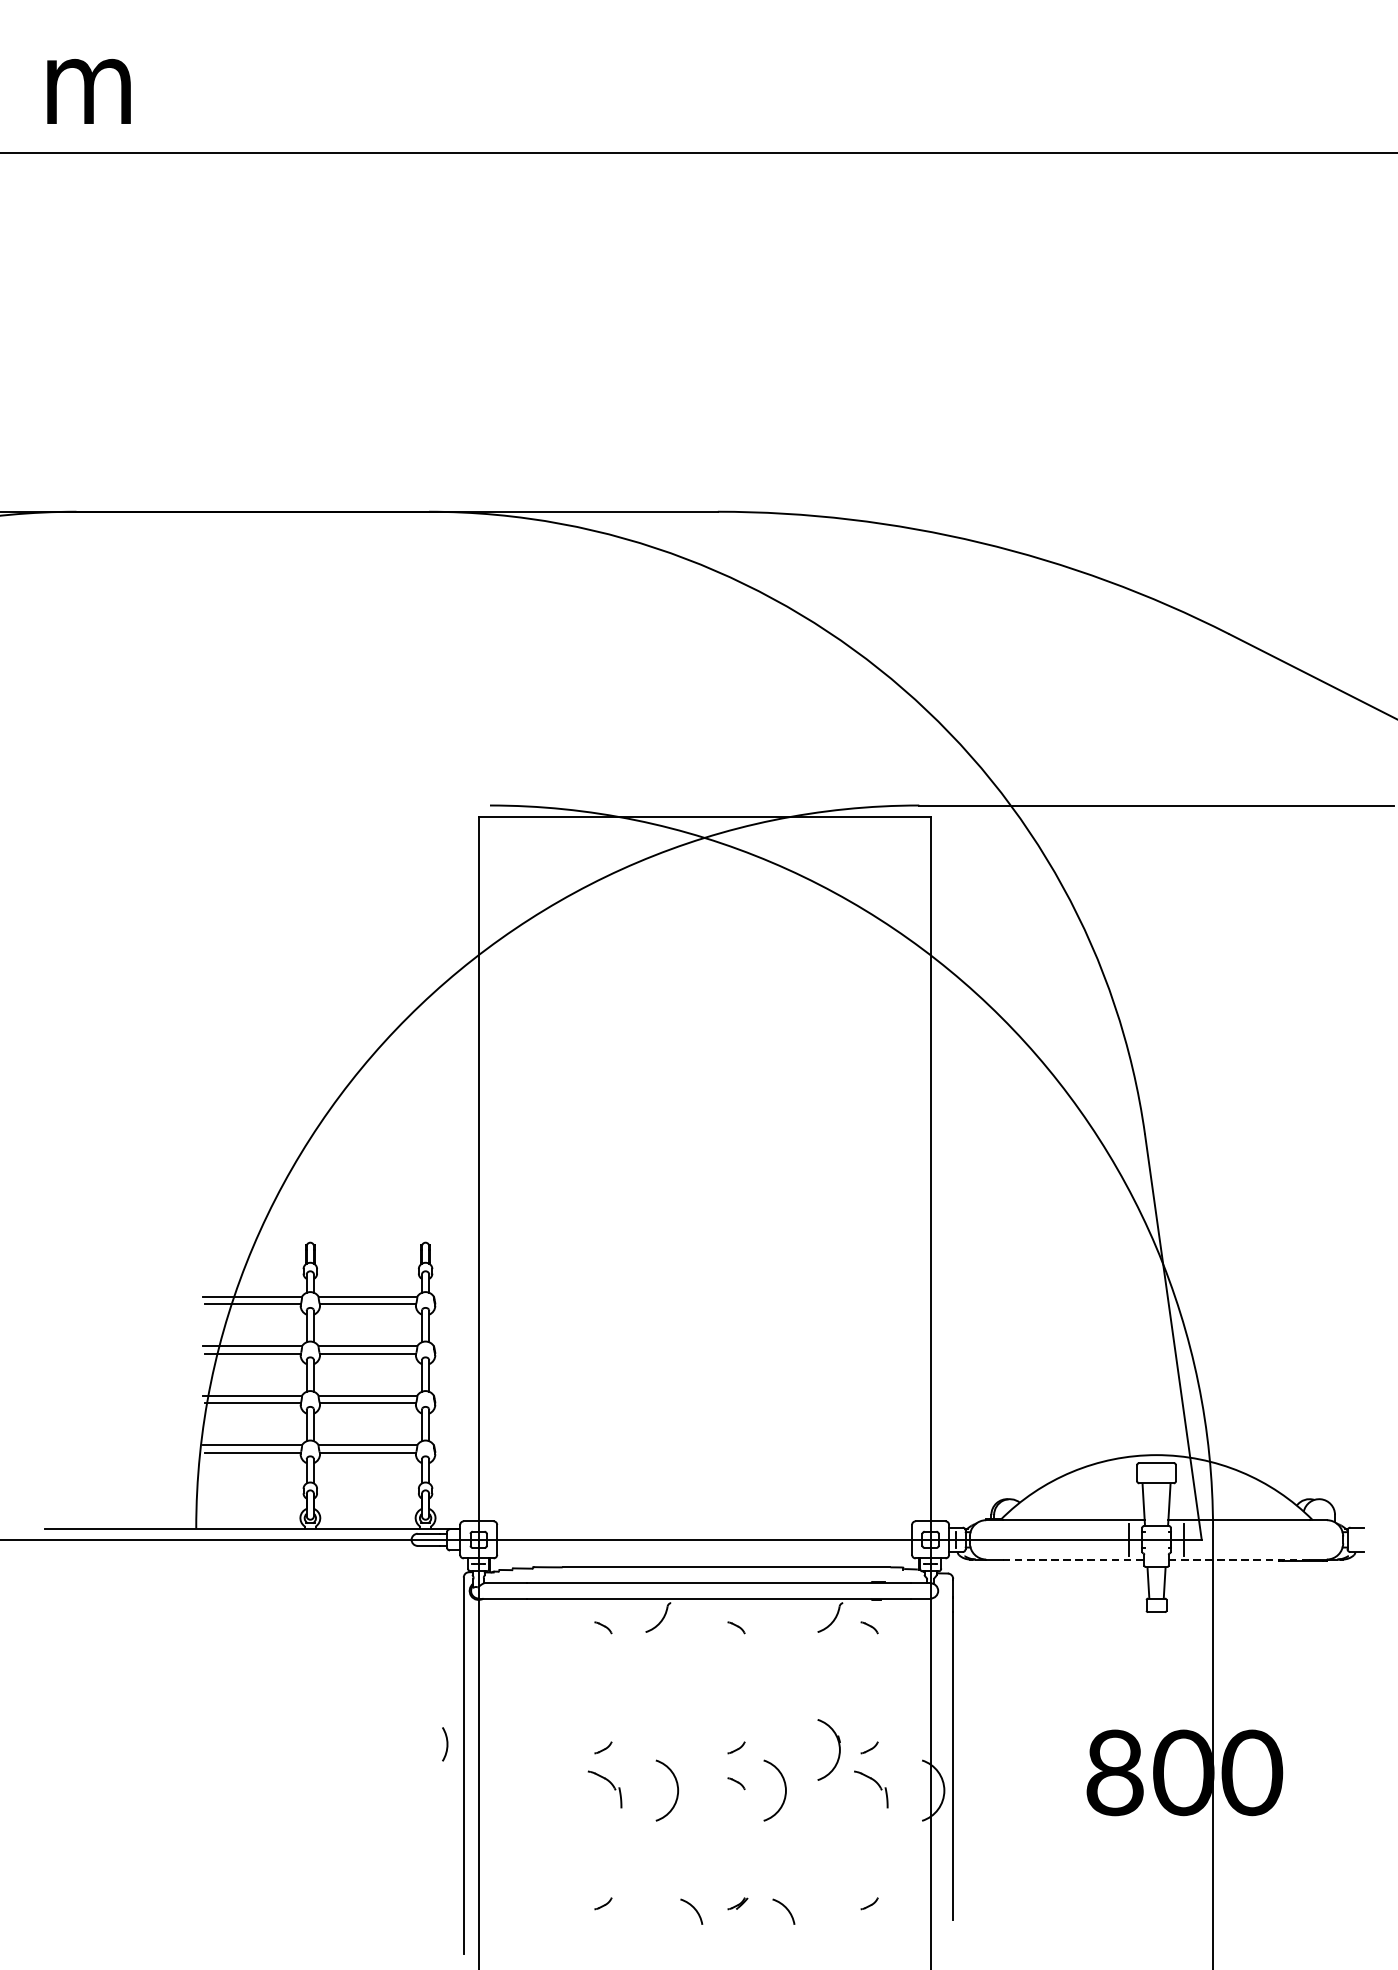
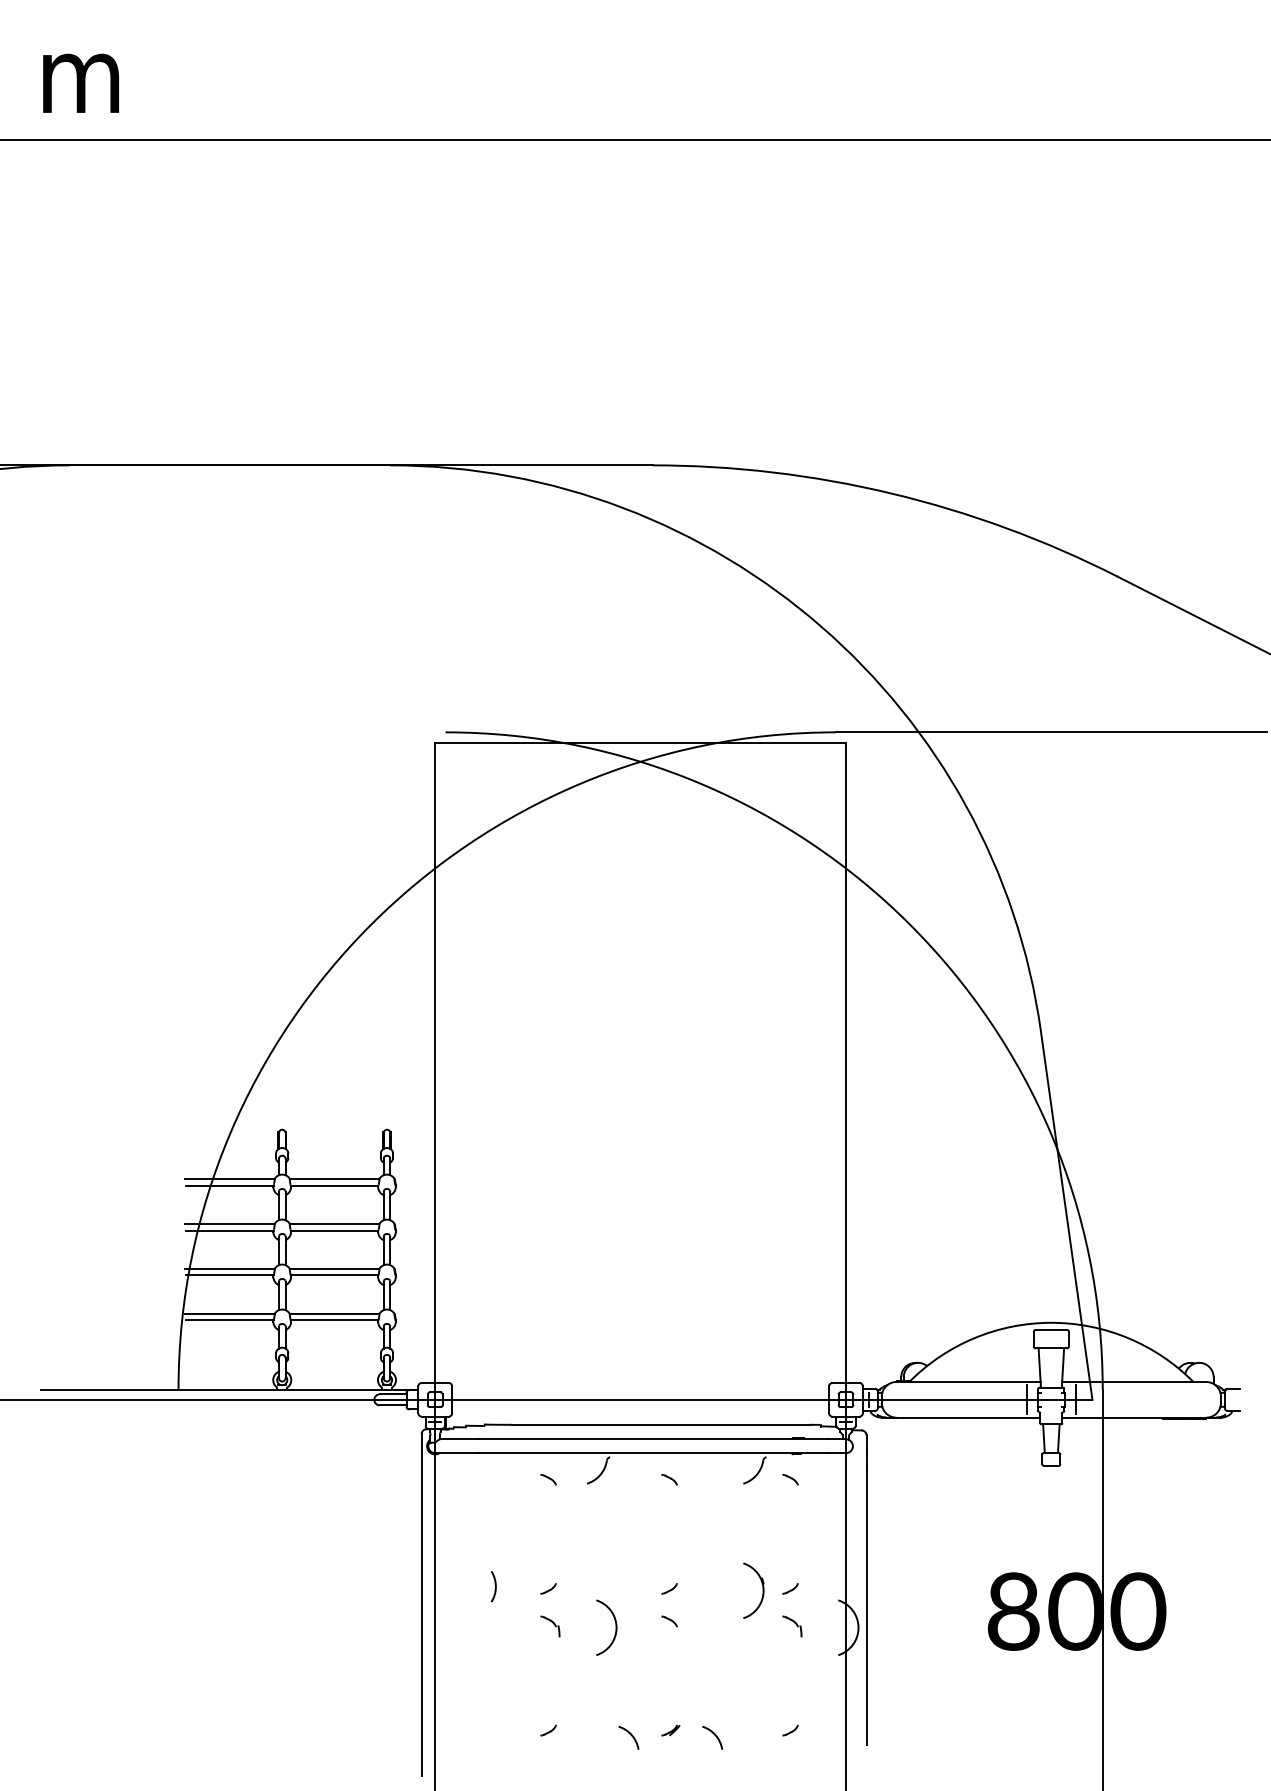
line: (1074, 1559) -> (976, 1417), dashed -> solid
line: (1240, 1559) -> (1127, 1417), dashed -> solid
arc: (447, 1744) -> (495, 1586), moved
part: (605, 1789) -> (550, 1626), size x0.62
part: (871, 1789) -> (792, 1626), size x0.62
arc: (784, 1790) -> (713, 1627), removed

